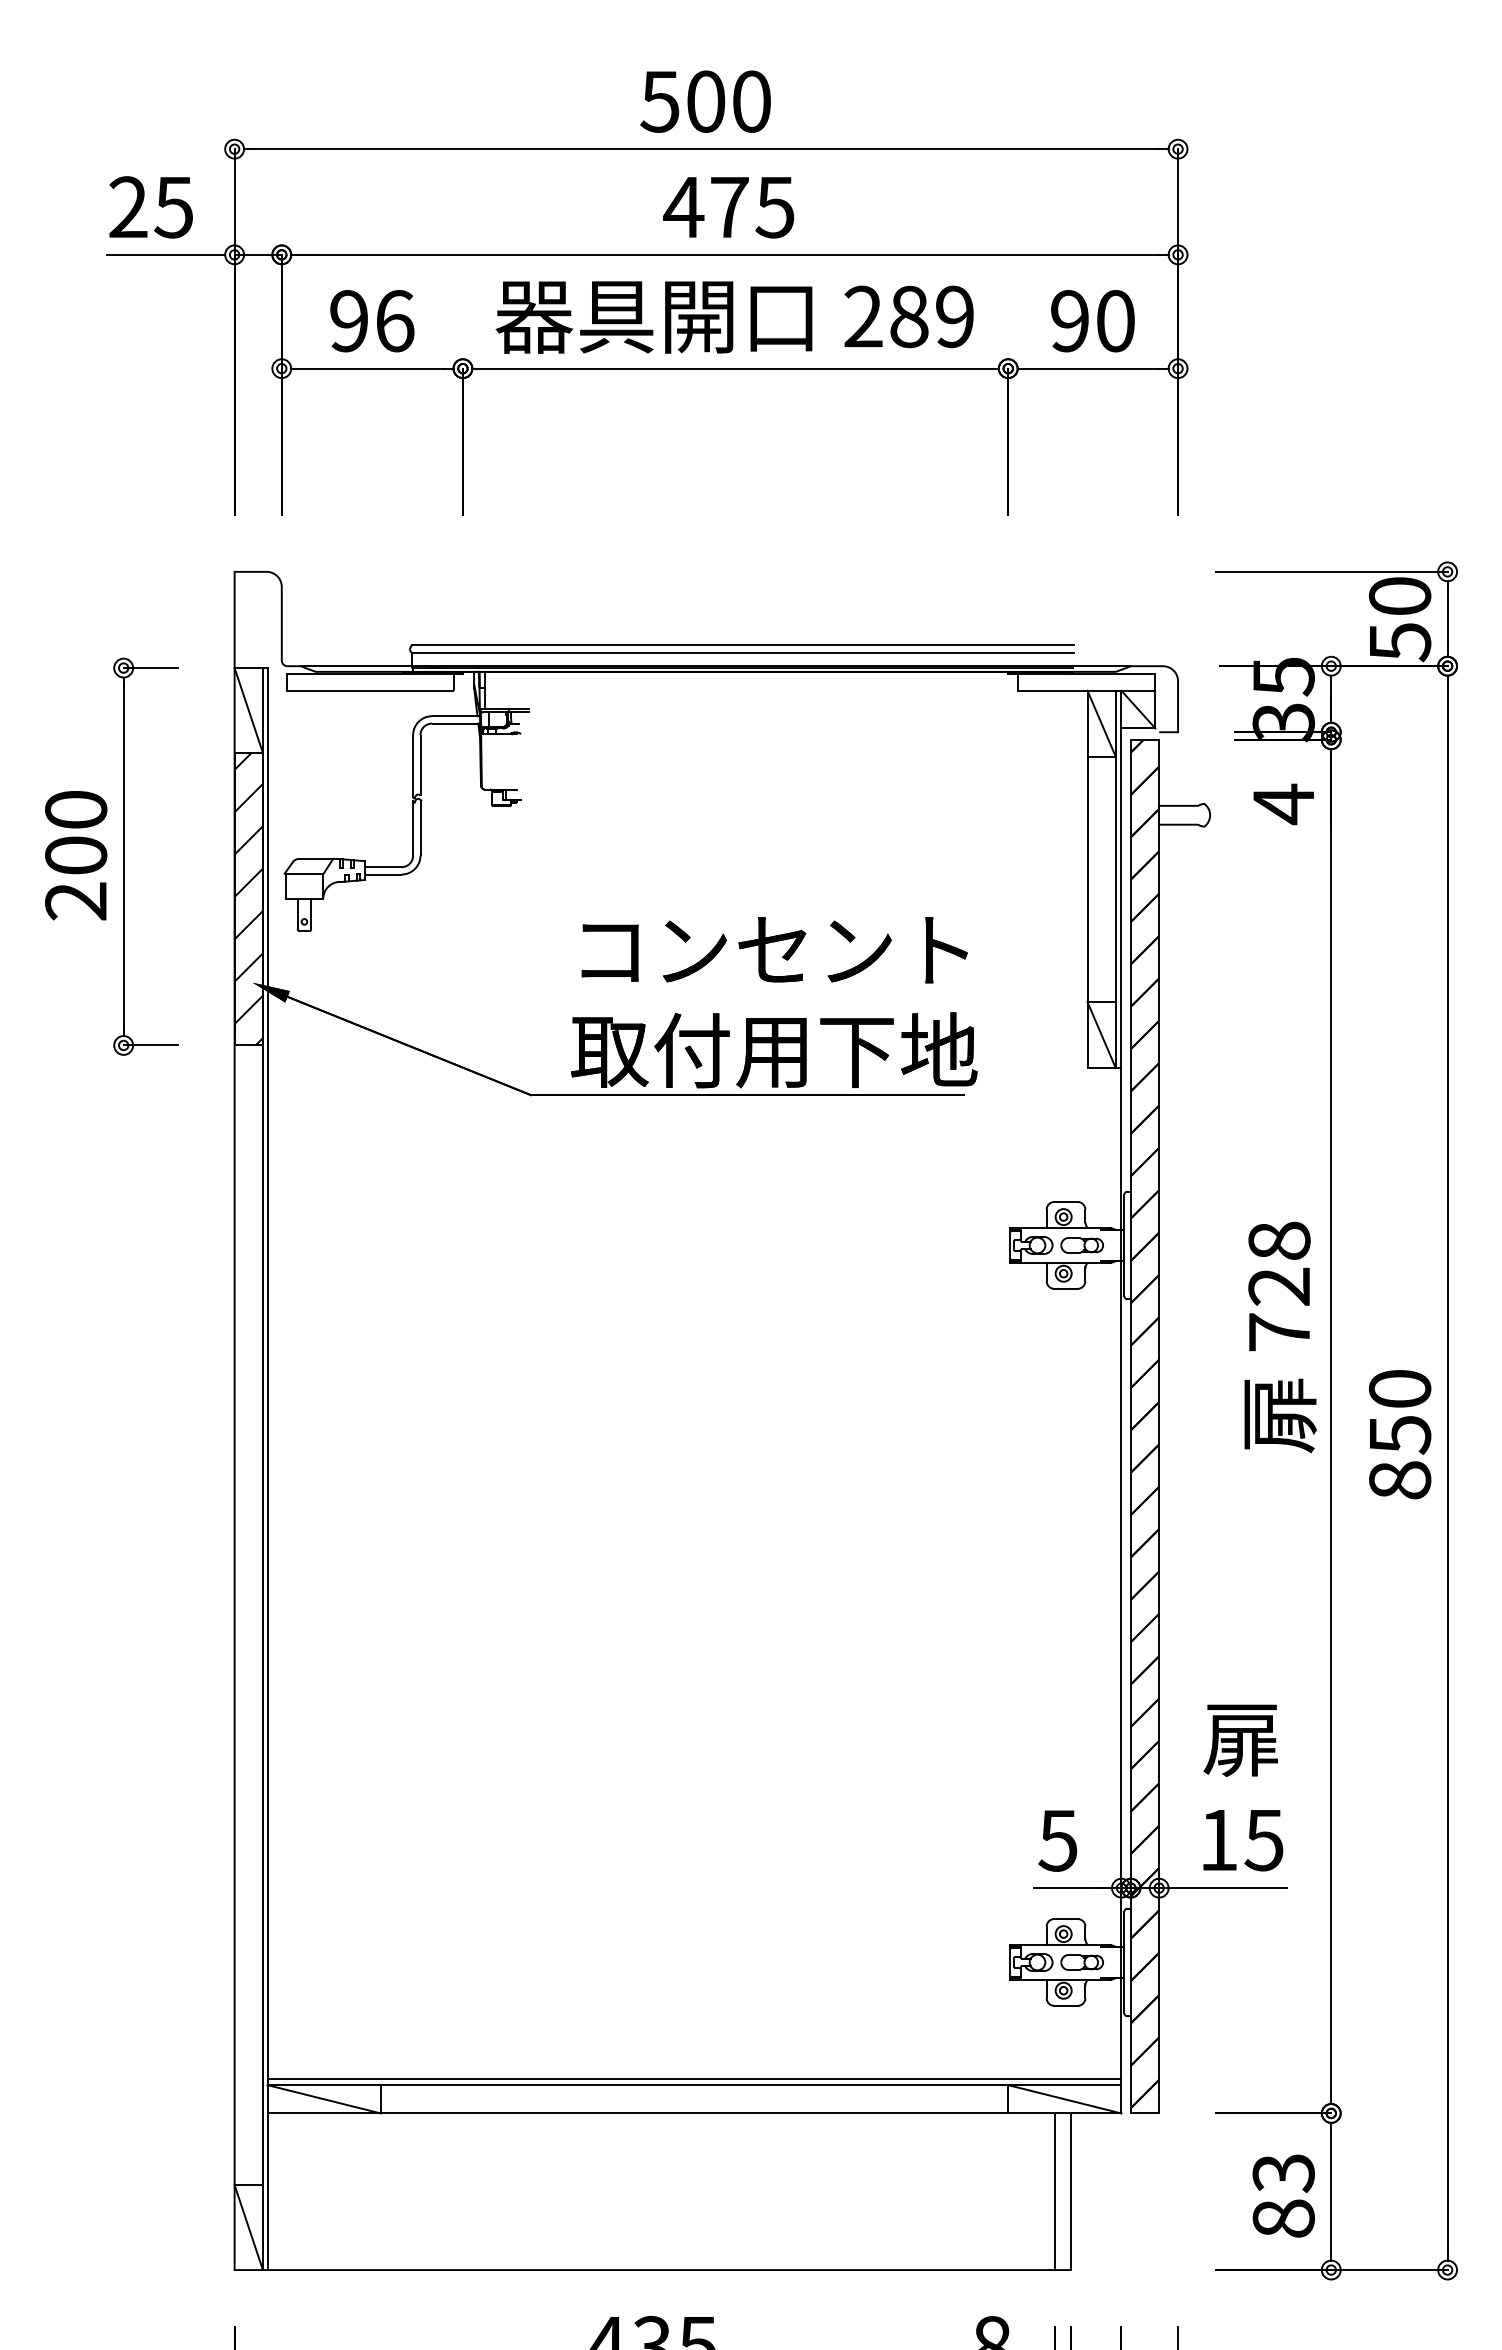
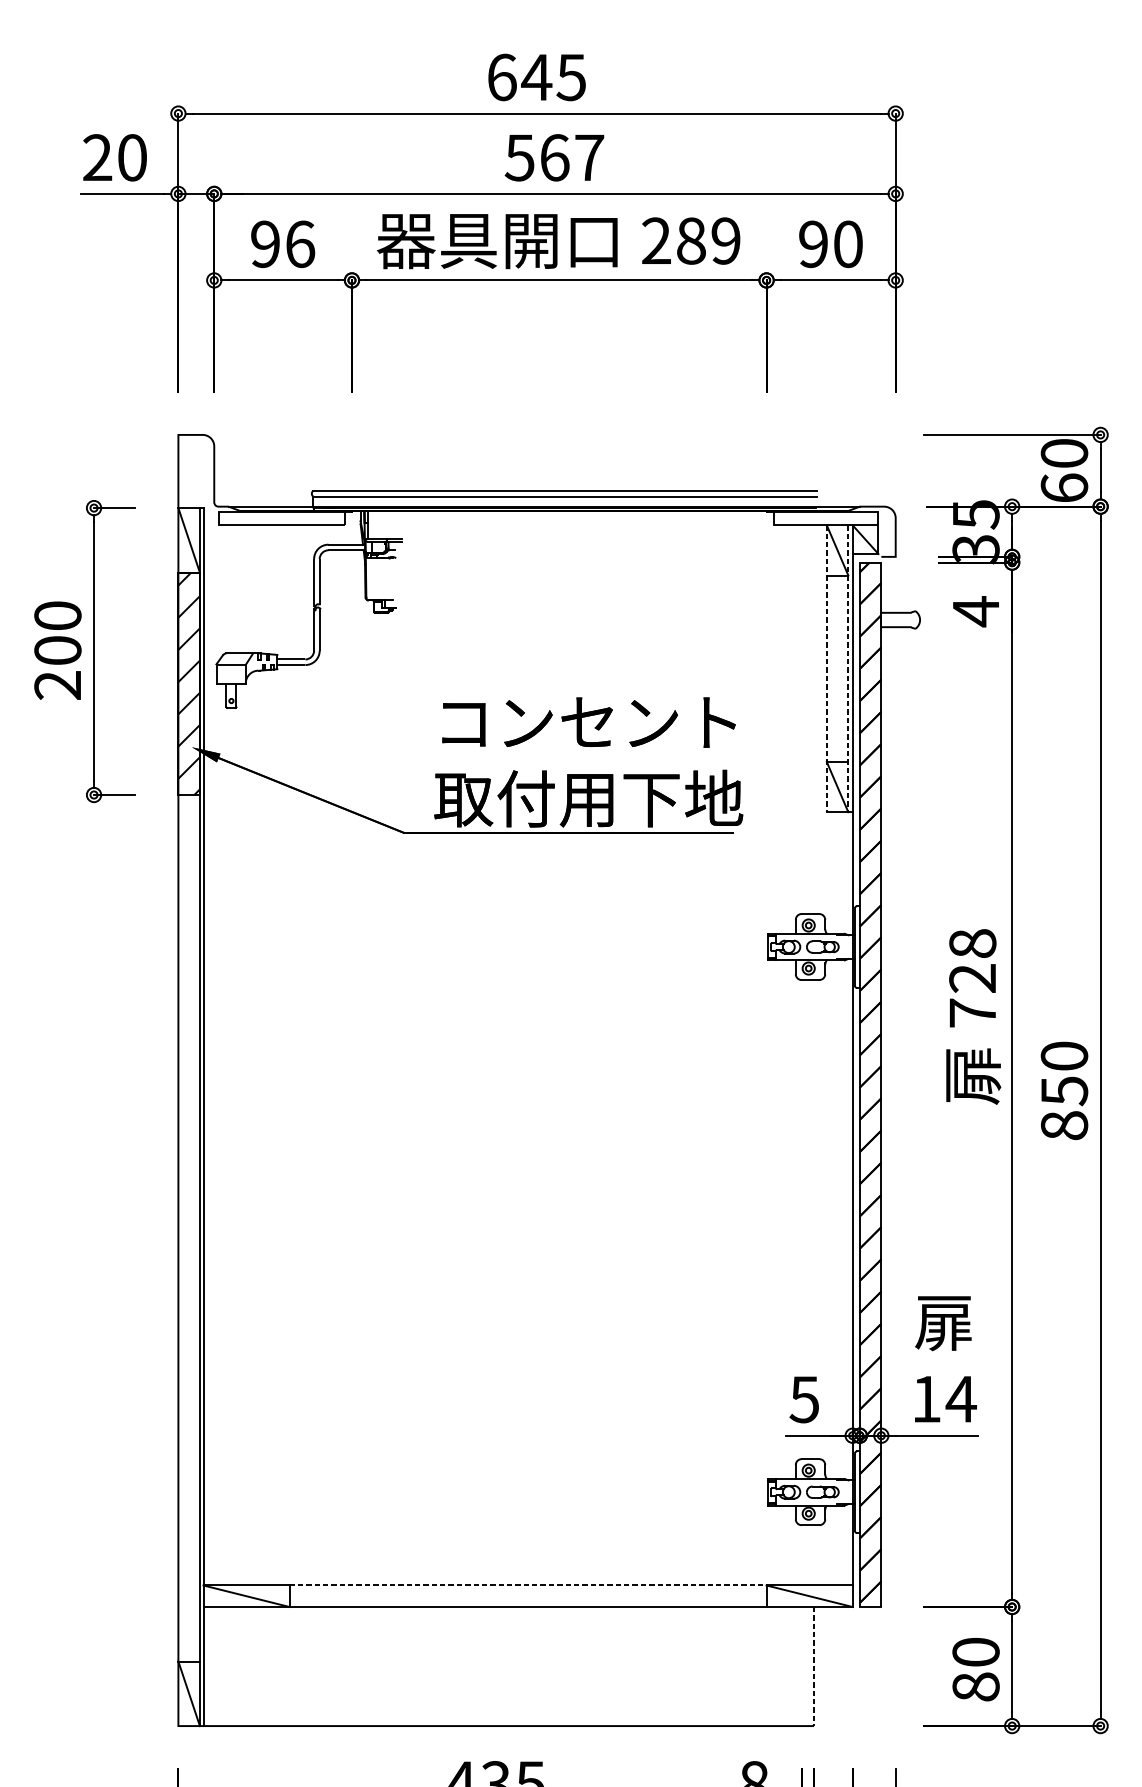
text: (705, 101) -> (536, 77), 500 -> 645
text: (173, 207) -> (131, 157), 25 -> 20
text: (728, 207) -> (553, 157), 475 -> 567
text: (1399, 642) -> (1064, 488), 50 -> 60
line: (1087, 879) -> (826, 668), solid -> dashed
line: (1115, 879) -> (848, 668), solid -> dashed
text: (1264, 1840) -> (961, 1399), 15 -> 14
line: (694, 2079) -> (528, 1581), removed
line: (694, 2085) -> (528, 1585), solid -> dashed
text: (1283, 2173) -> (975, 1652), 83 -> 80
line: (1055, 2191) -> (802, 1666), removed
line: (1070, 2192) -> (813, 1667), solid -> dashed

